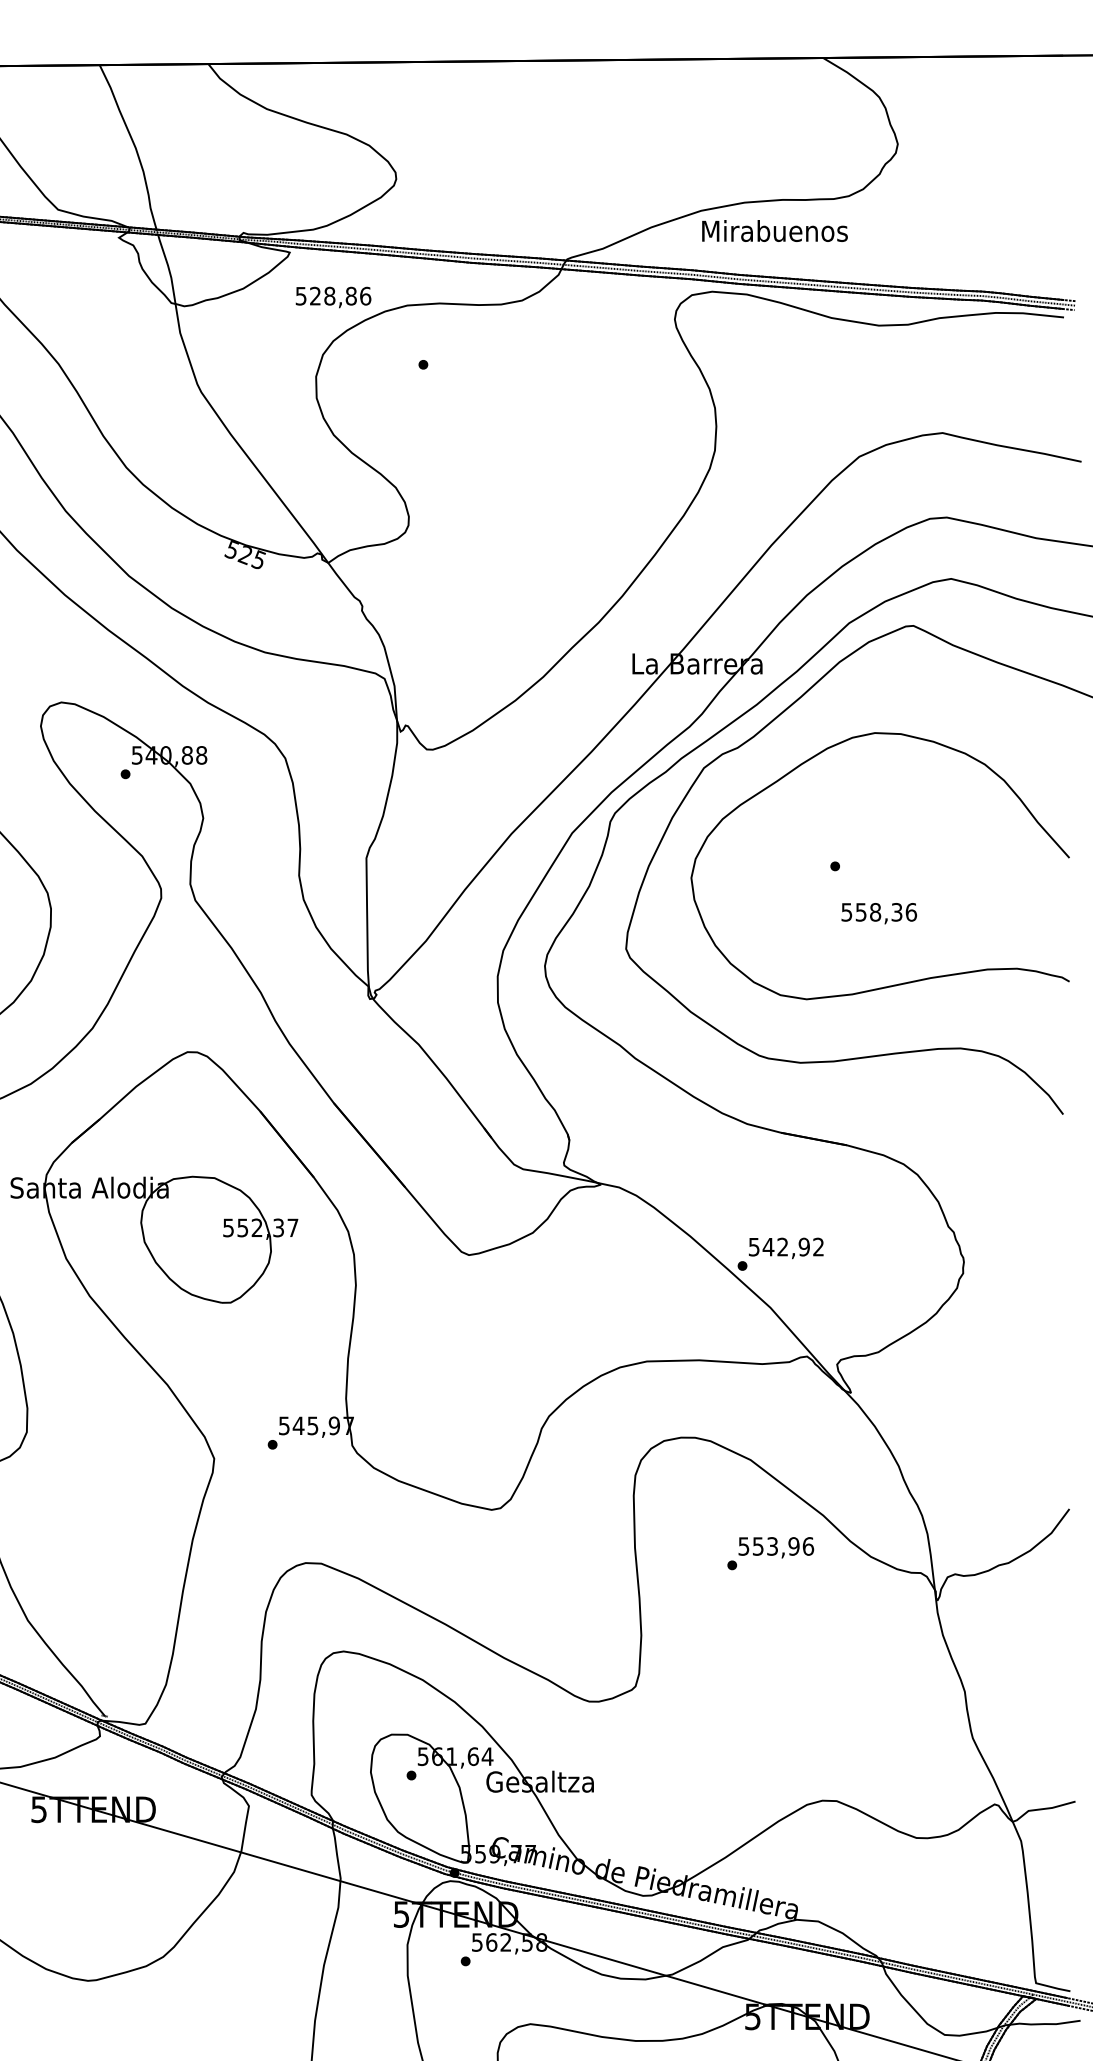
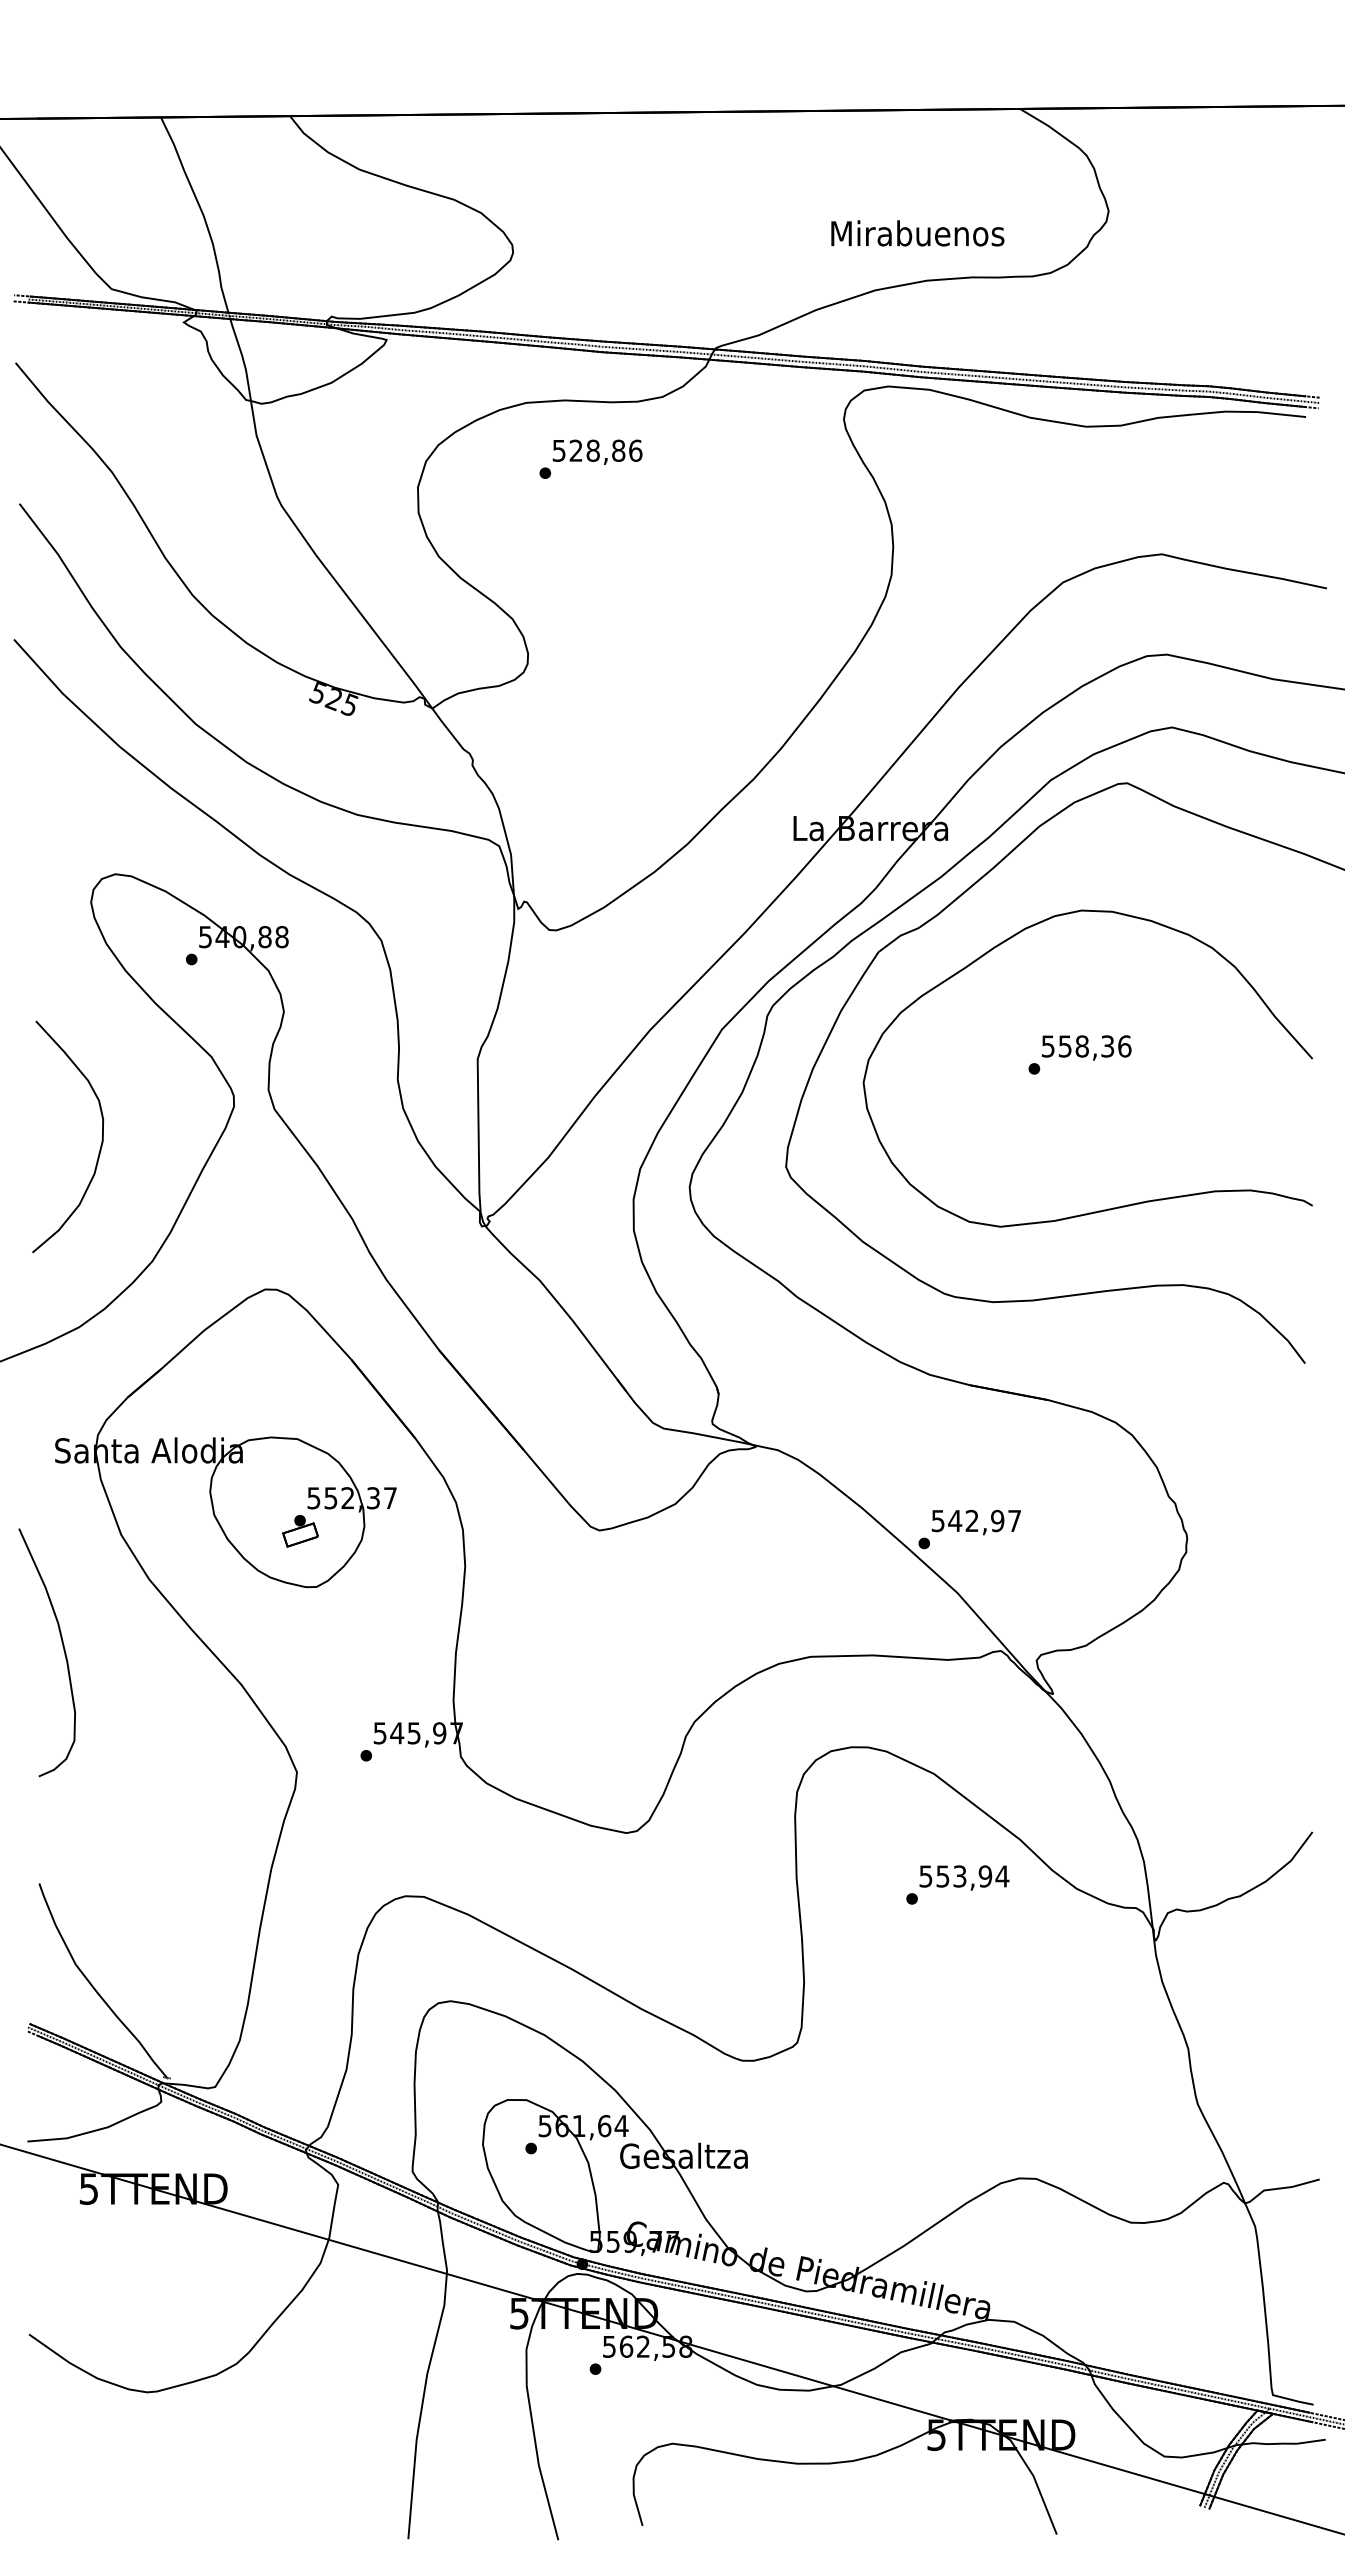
text: (774, 231) -> (917, 233), moved
text: (333, 296) -> (597, 451), moved
text: (879, 913) -> (1086, 1047), moved
text: (818, 1246) -> (1014, 1520), 542,92 -> 542,97
part: (217, 1255) -> (300, 1531), added
text: (808, 1546) -> (1002, 1876), 553,96 -> 553,94

